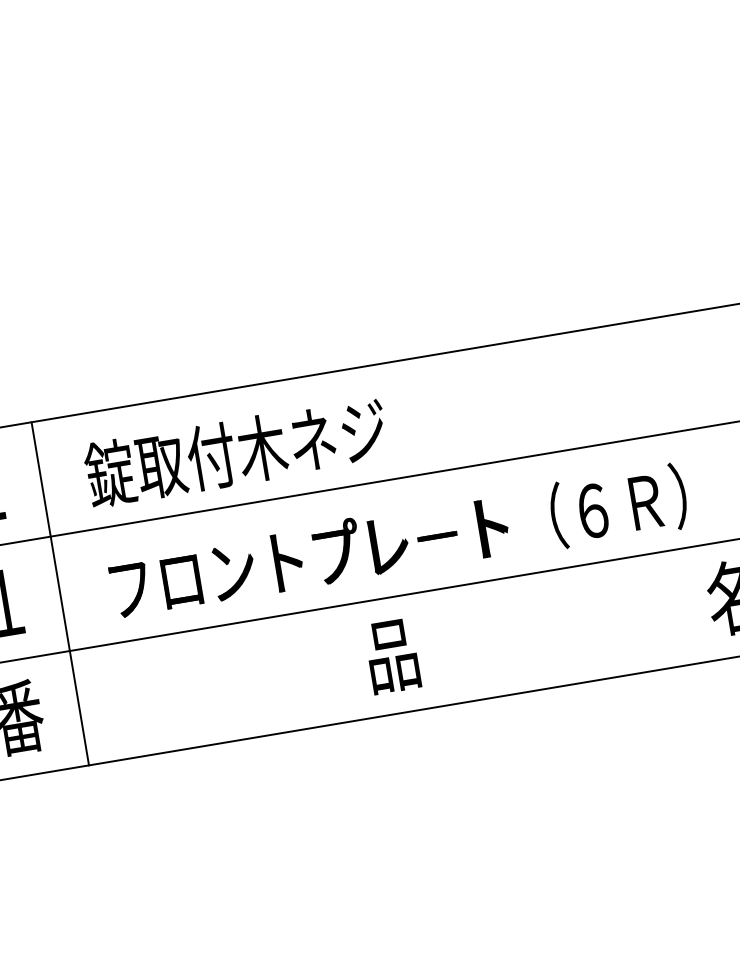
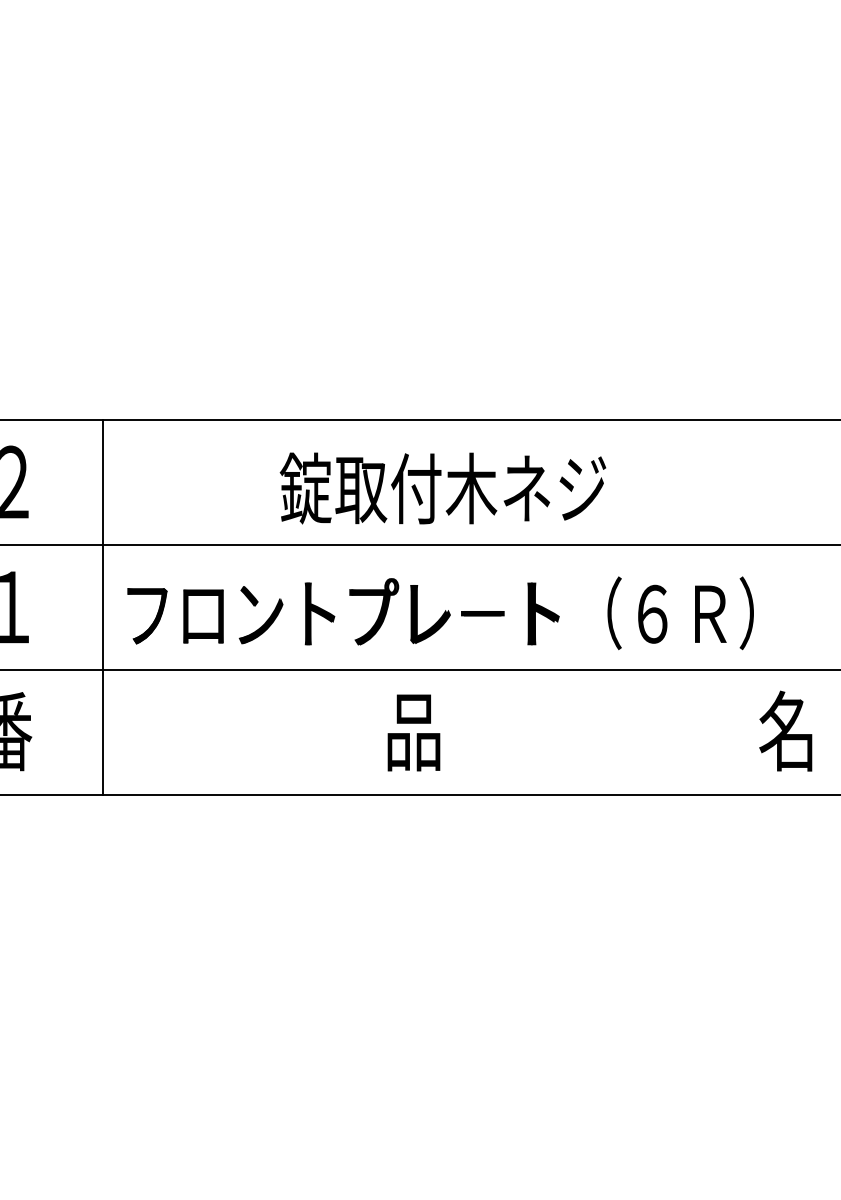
text: (235, 452) -> (442, 488), moved
line: (60, 593) -> (103, 607), moved

